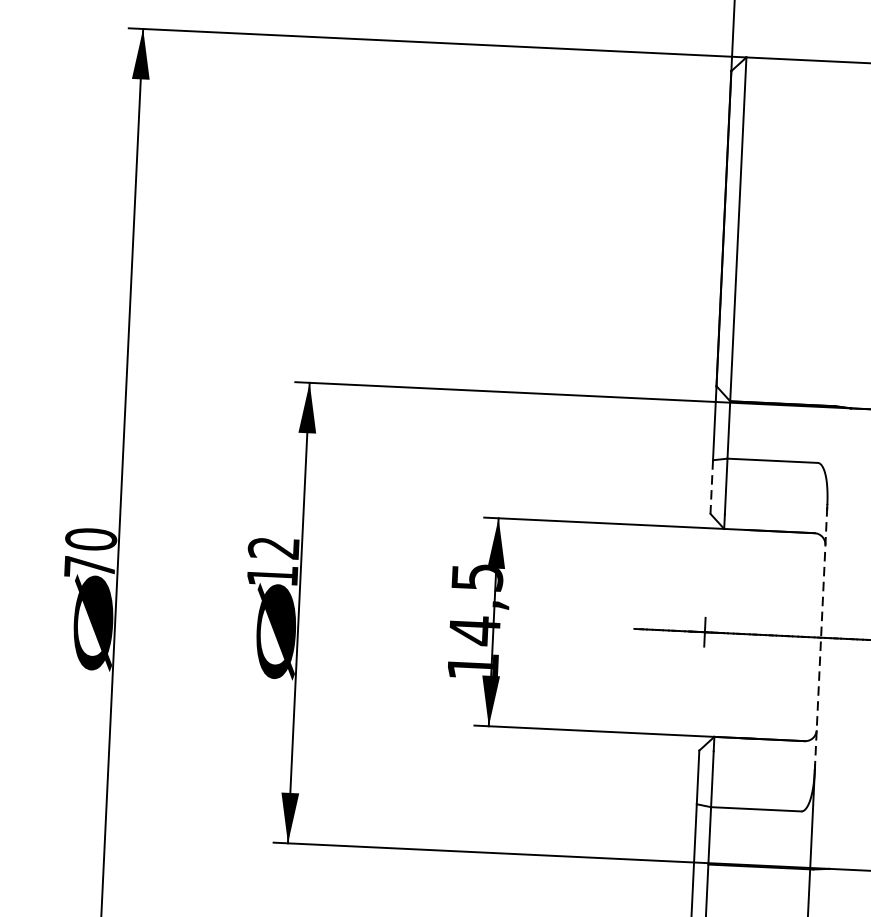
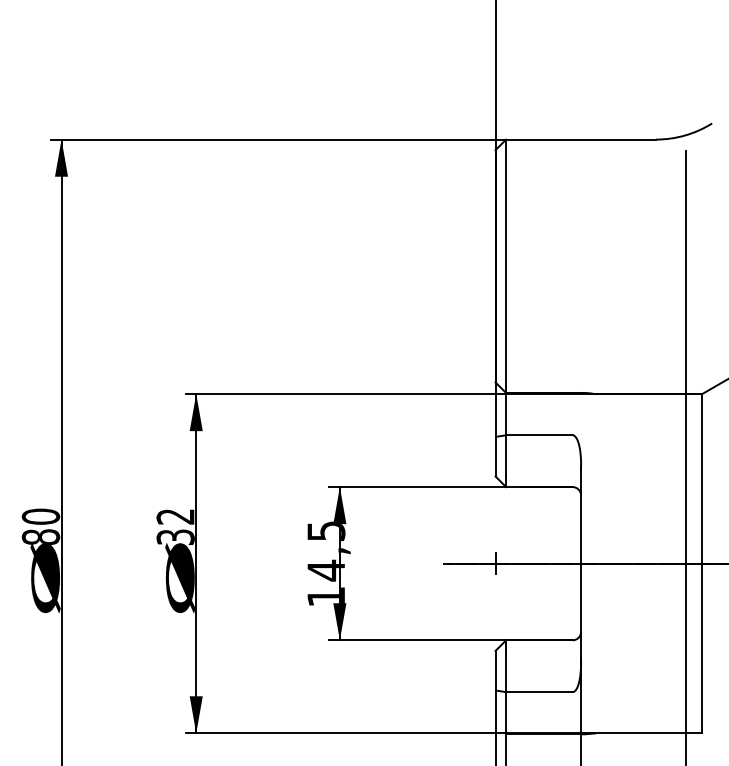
line: (711, 486) -> (495, 456), dashed -> solid
text: (89, 567) -> (40, 537), 70 -> 80
text: (272, 574) -> (175, 536), 12 -> 32
line: (821, 637) -> (581, 563), dashed -> solid

